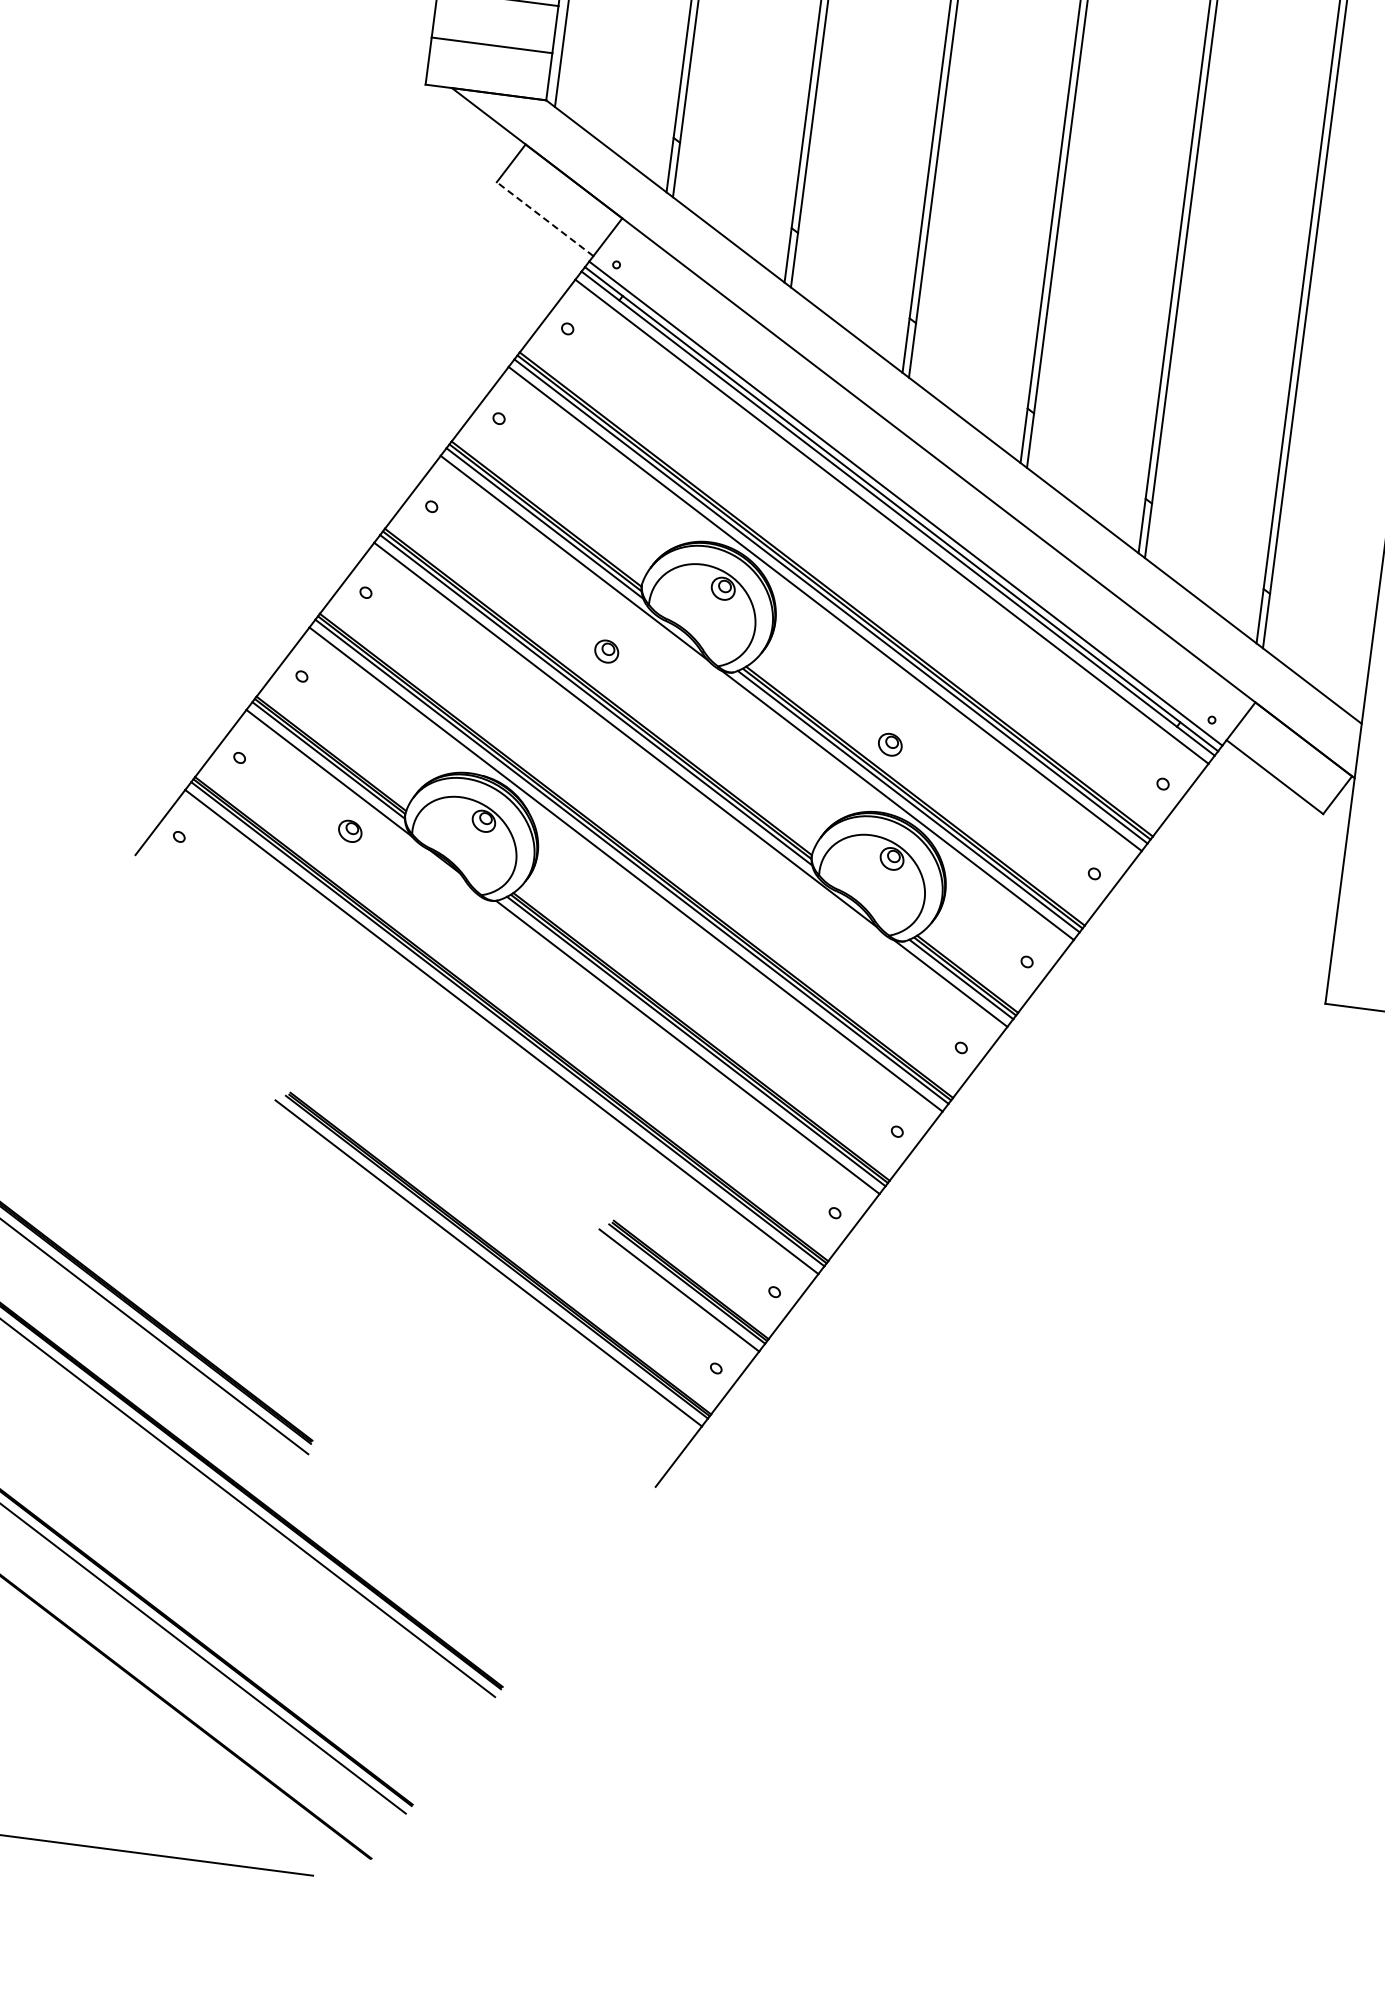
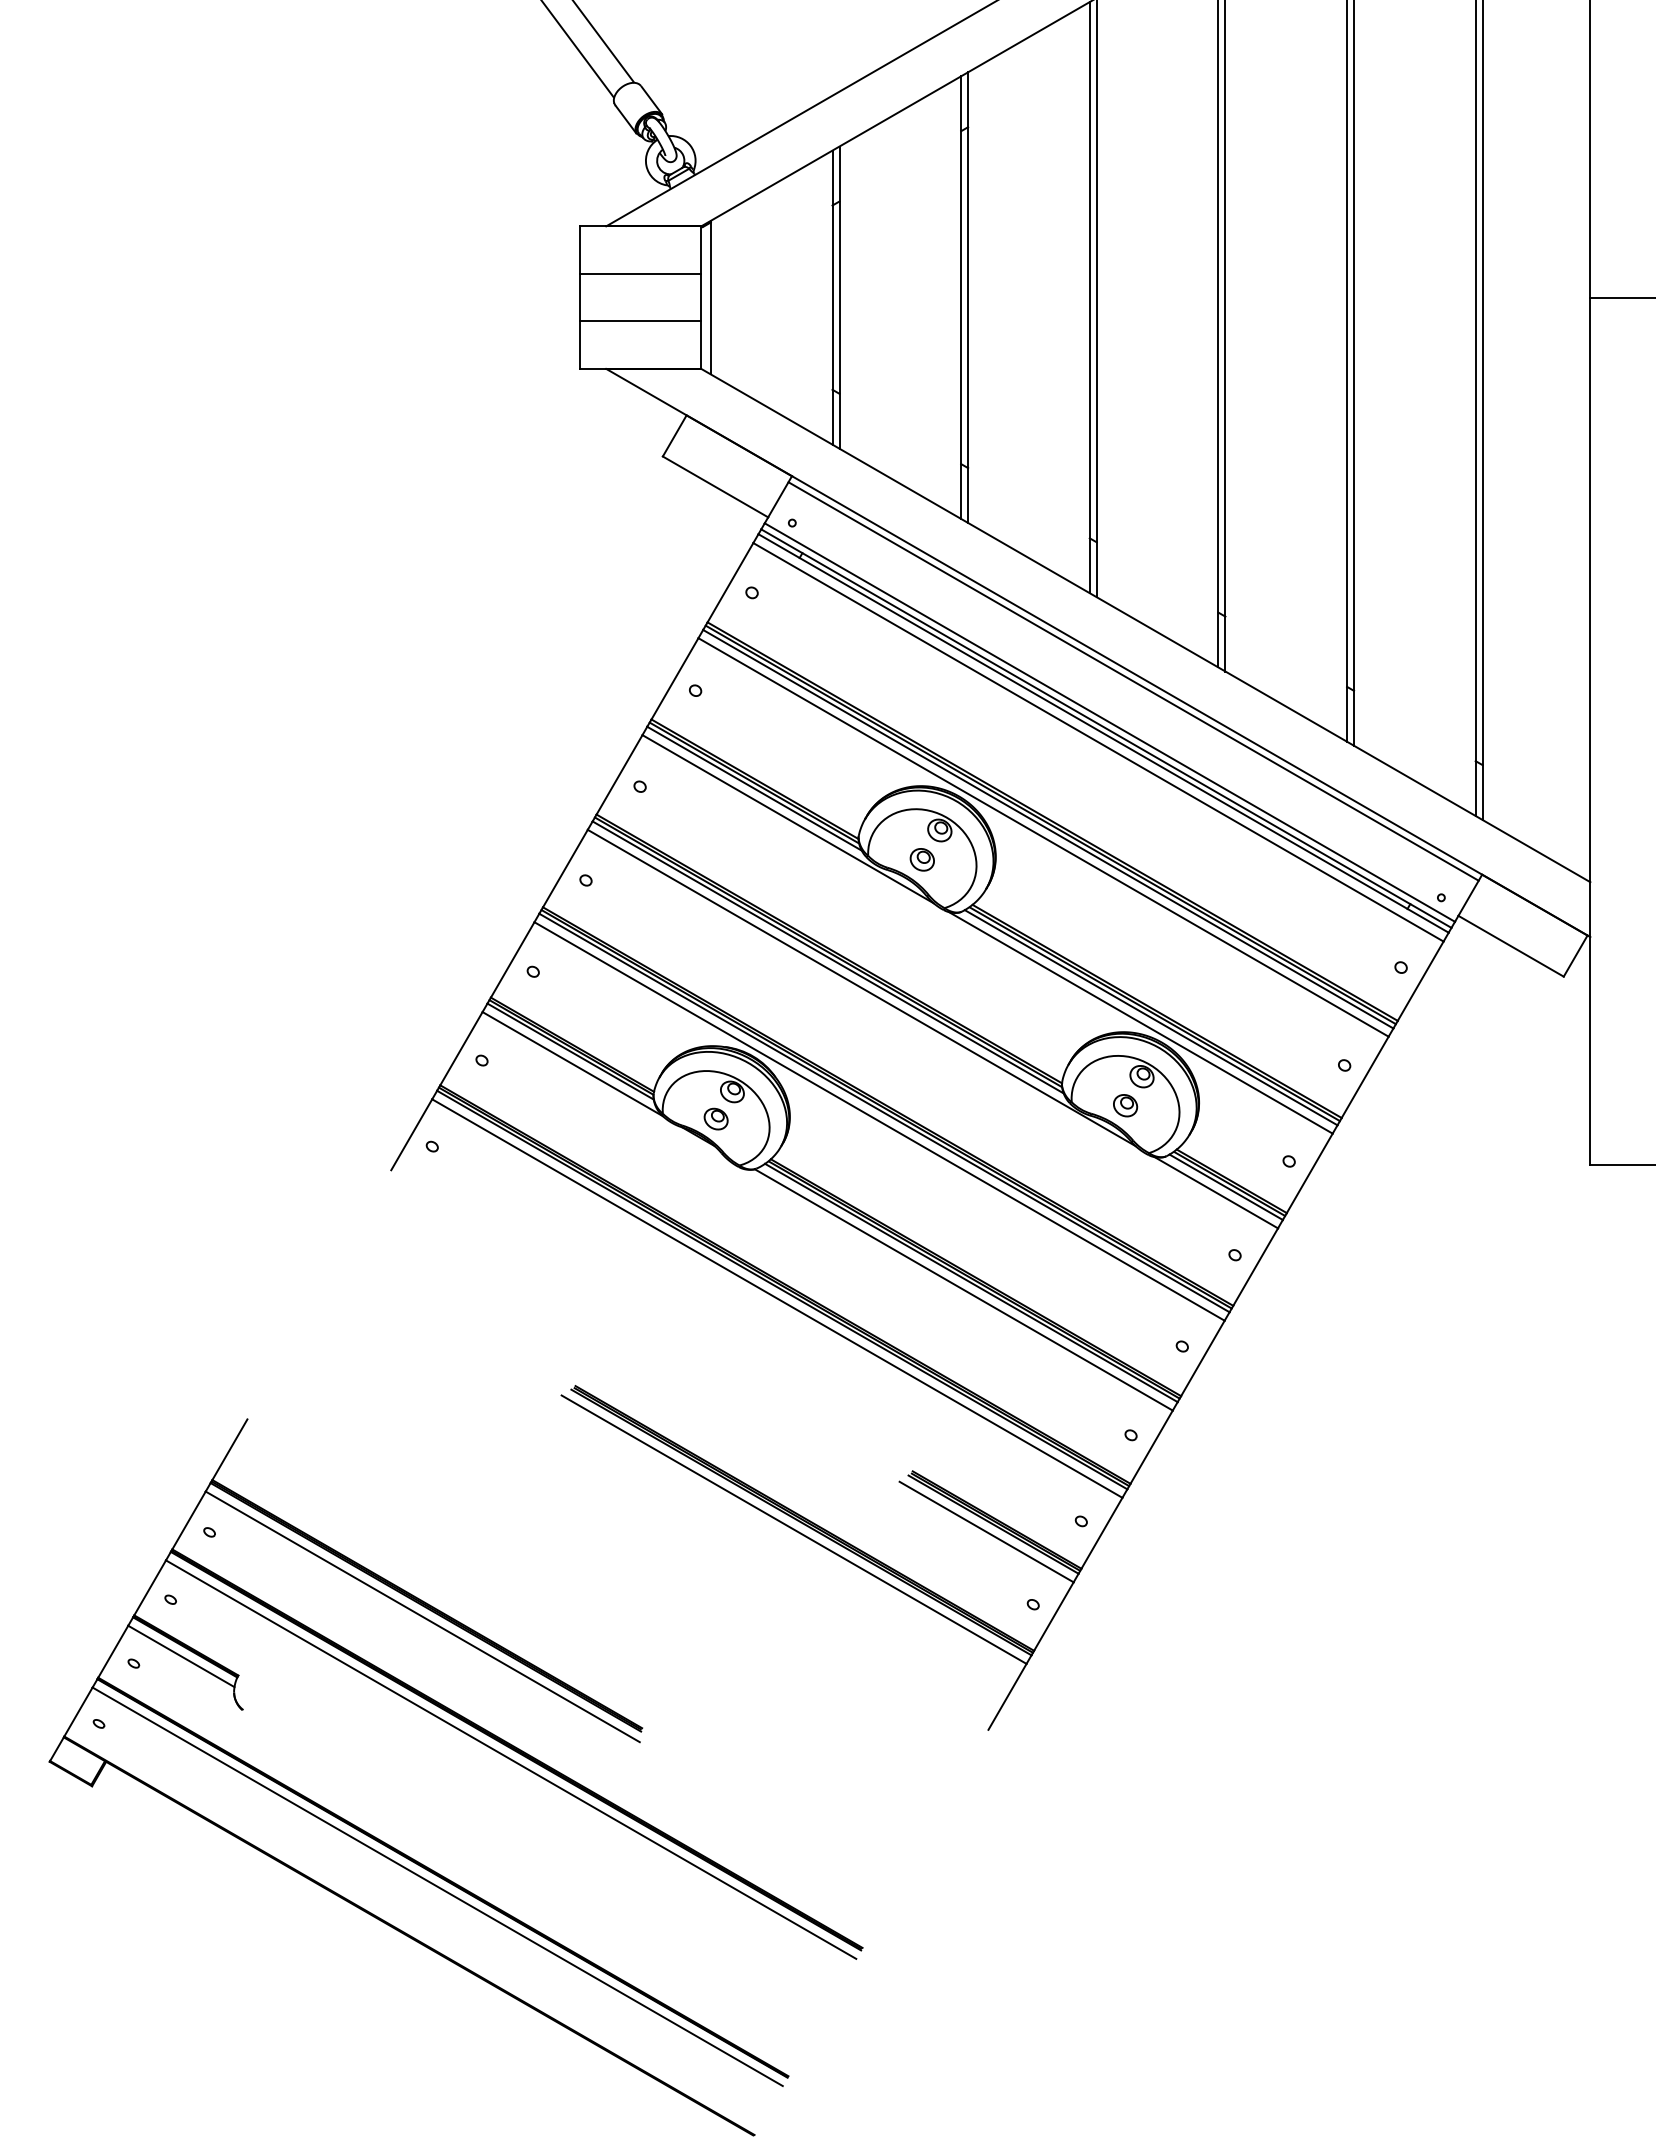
line: (545, 218) -> (715, 486), dashed -> solid
line: (934, 465) -> (1133, 681), added
part: (605, 651) -> (921, 859), moved
part: (890, 744) -> (1125, 1105), moved
part: (349, 830) -> (715, 1118), moved

